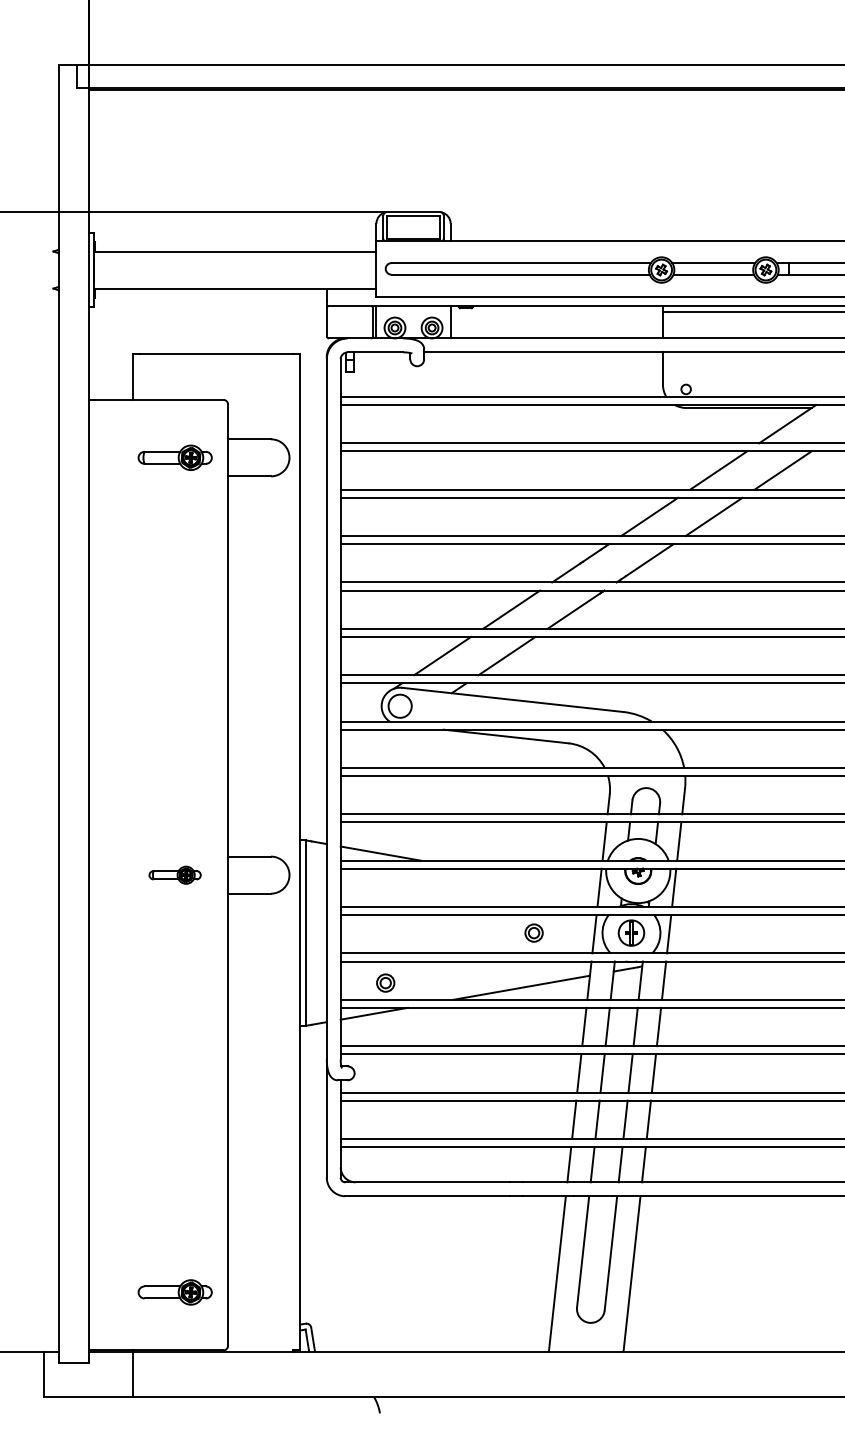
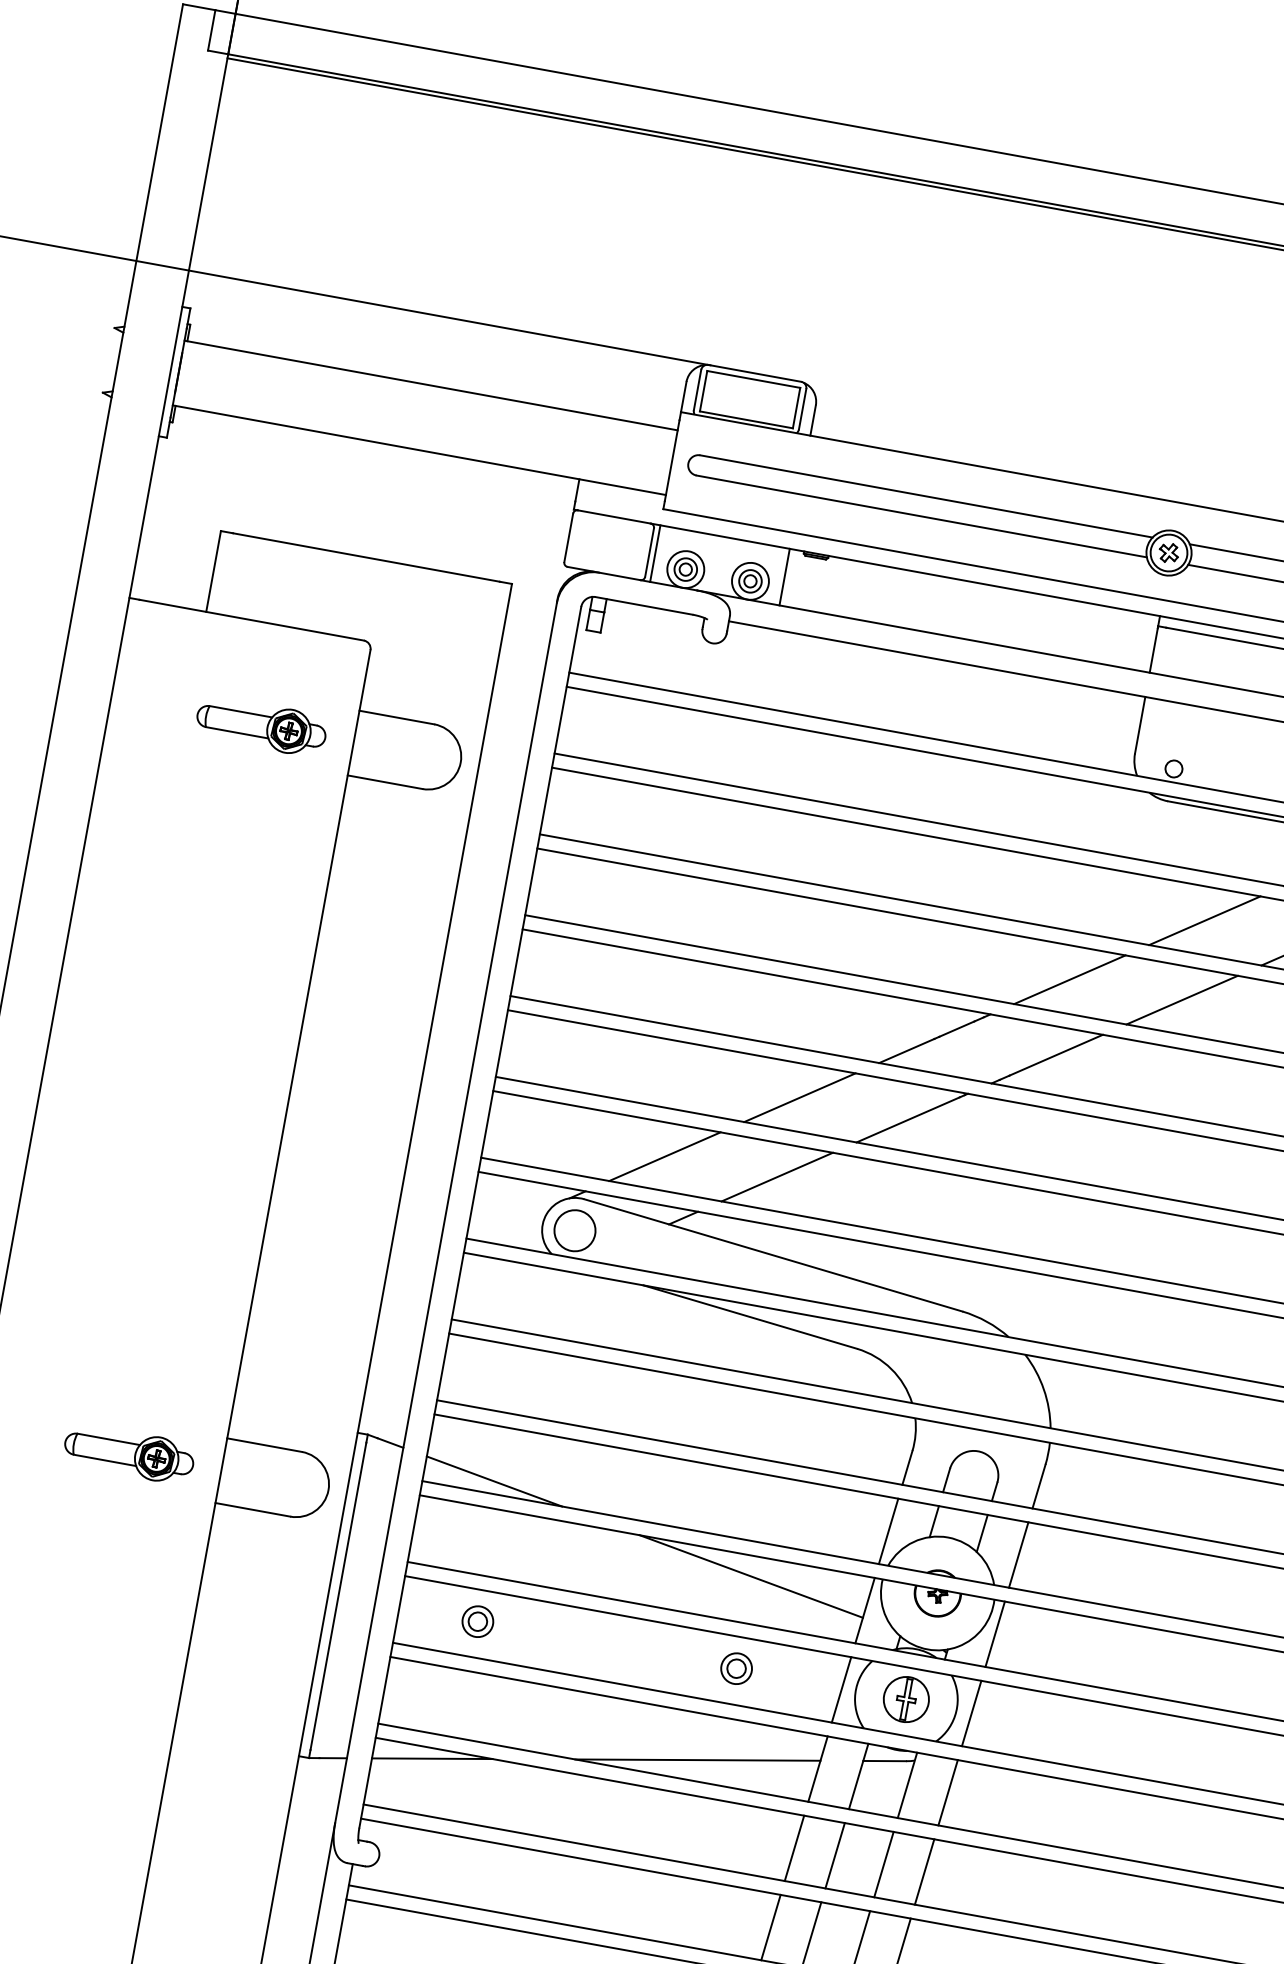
part: (174, 875) -> (127, 1454), size x1.43
line: (532, 880) -> (750, 1576), added
part: (385, 982) -> (477, 1620), moved

